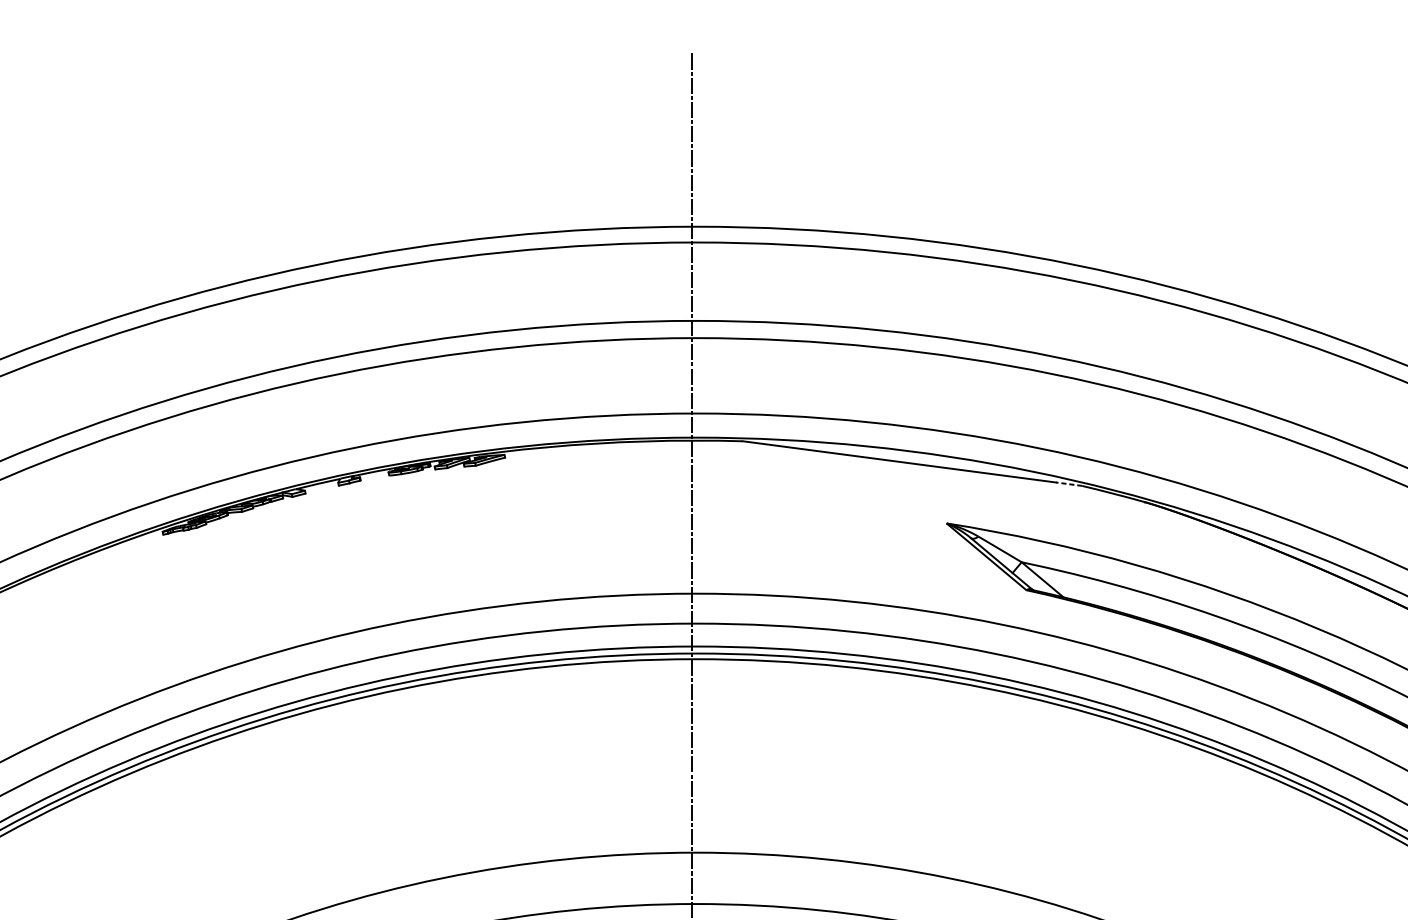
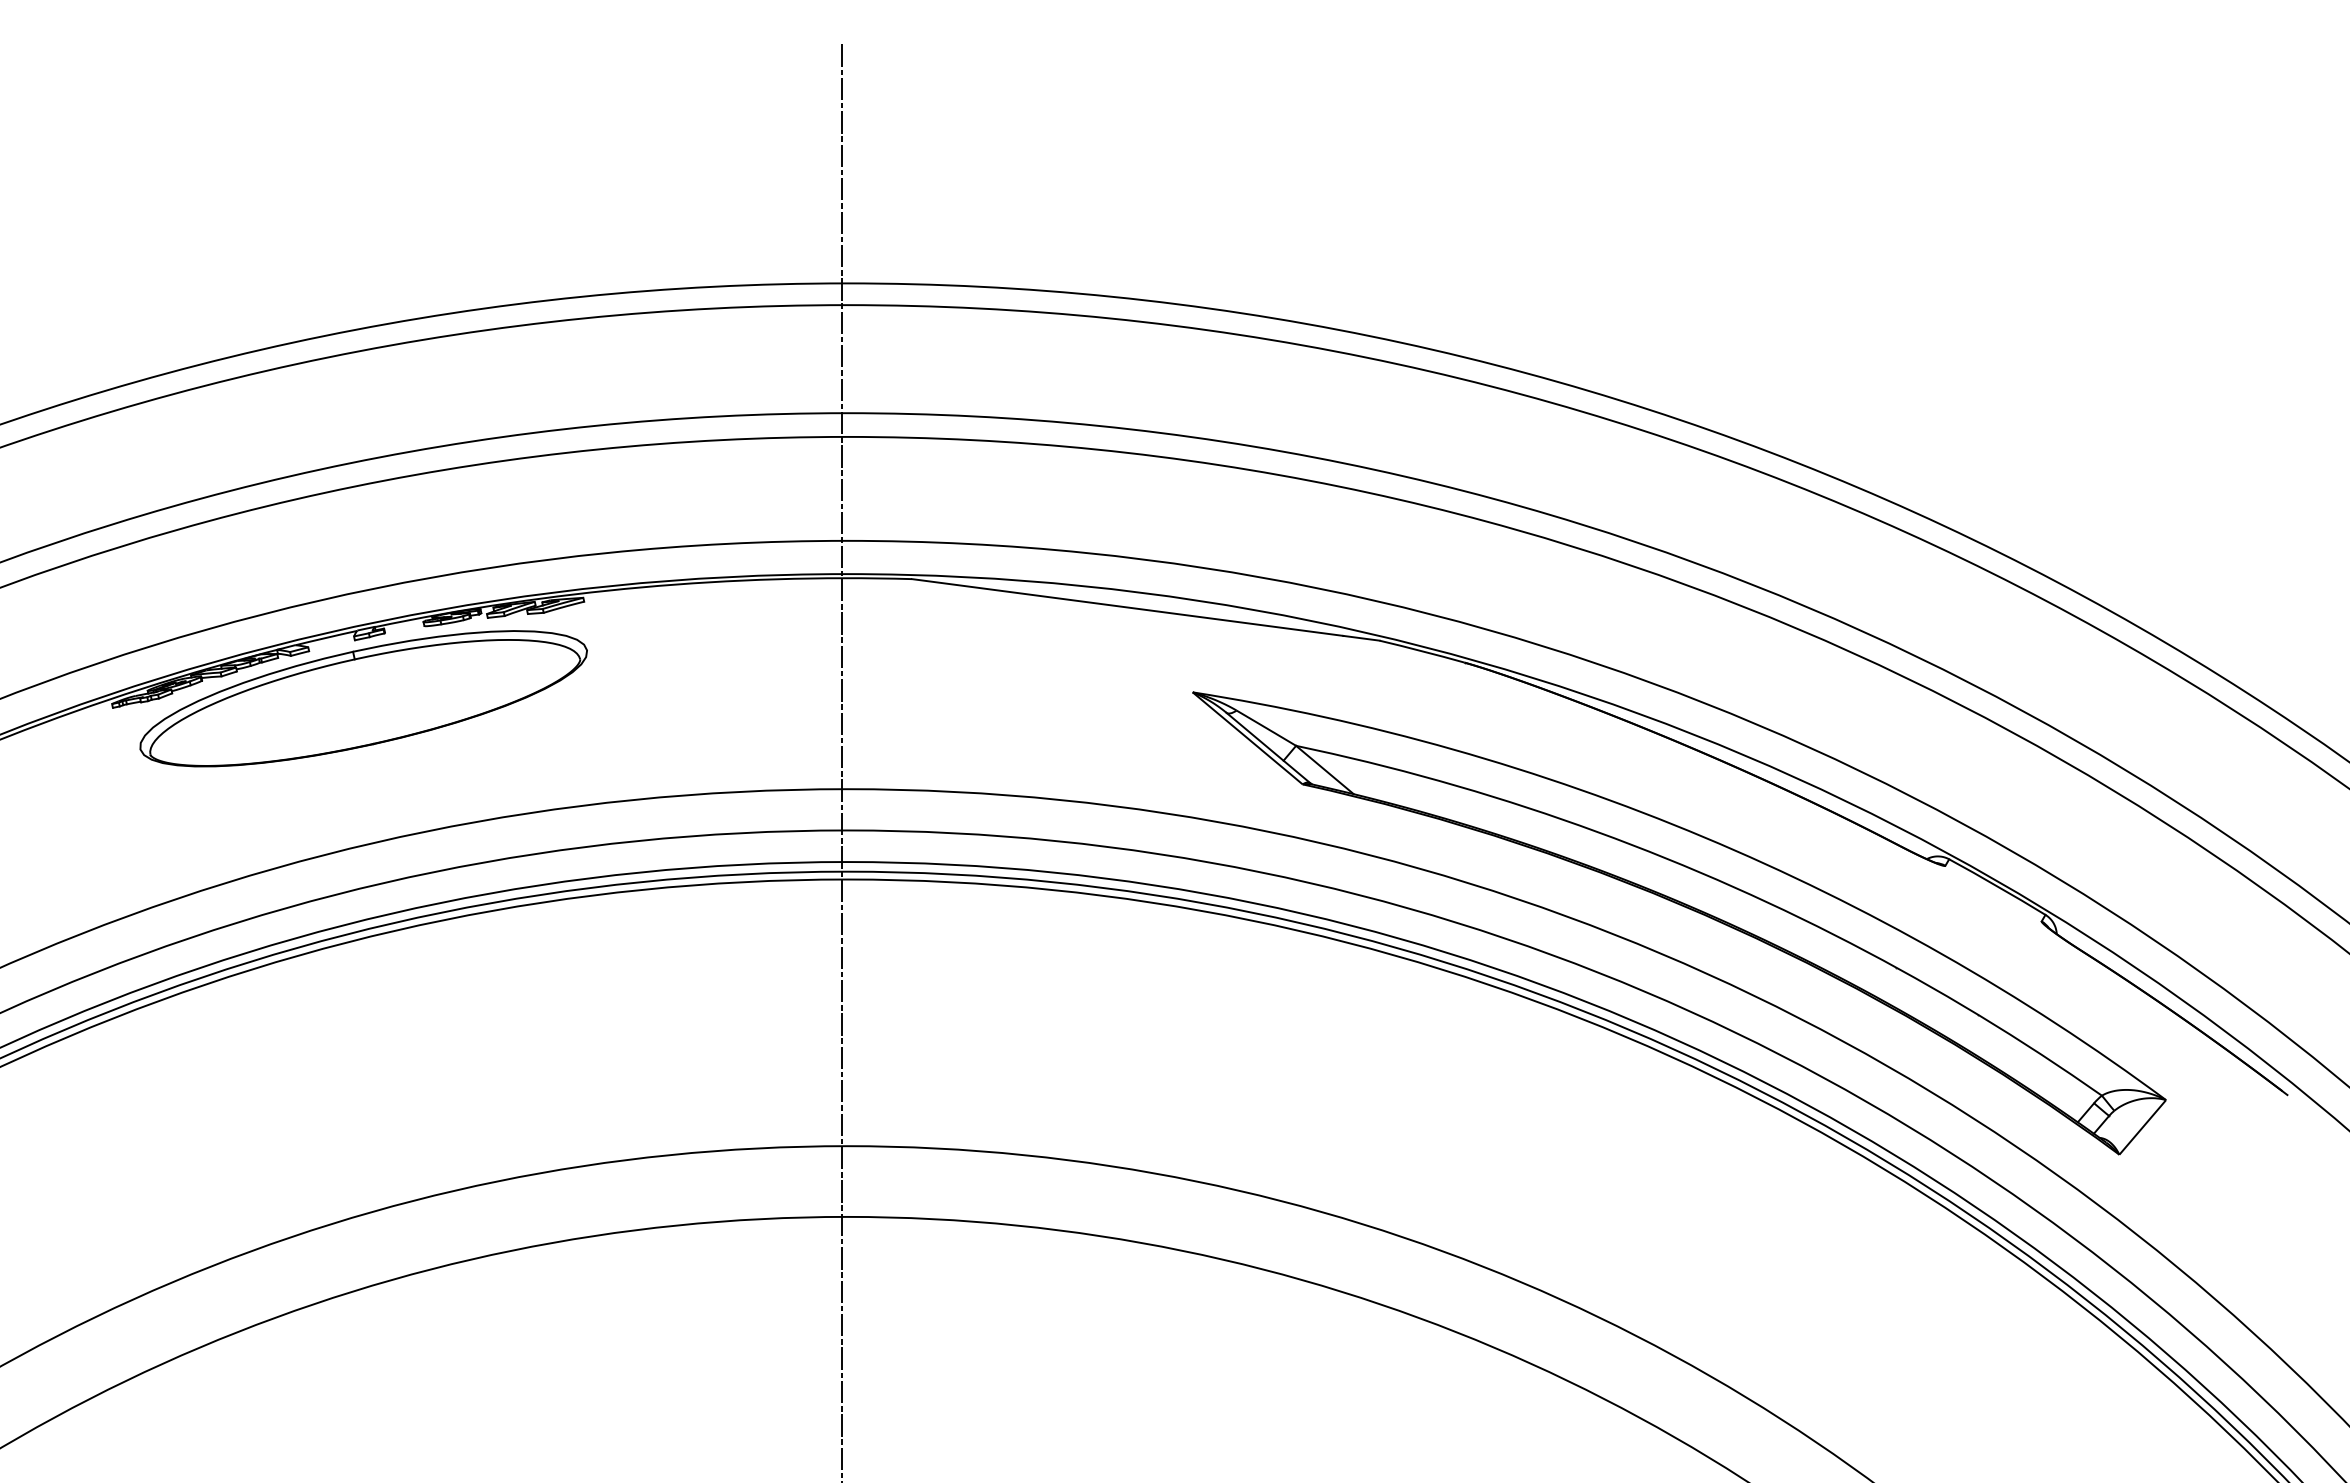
line: (1068, 484) -> (1360, 638), dashed -> solid
part: (345, 527) -> (363, 698), added

